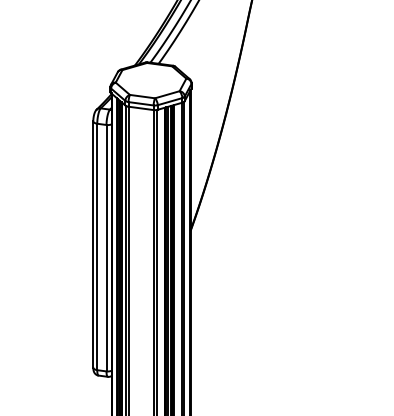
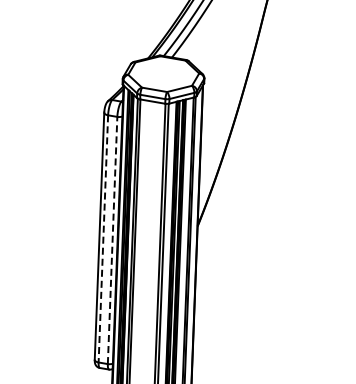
line: (97, 247) -> (103, 239), solid -> dashed
line: (106, 247) -> (112, 239), solid -> dashed

